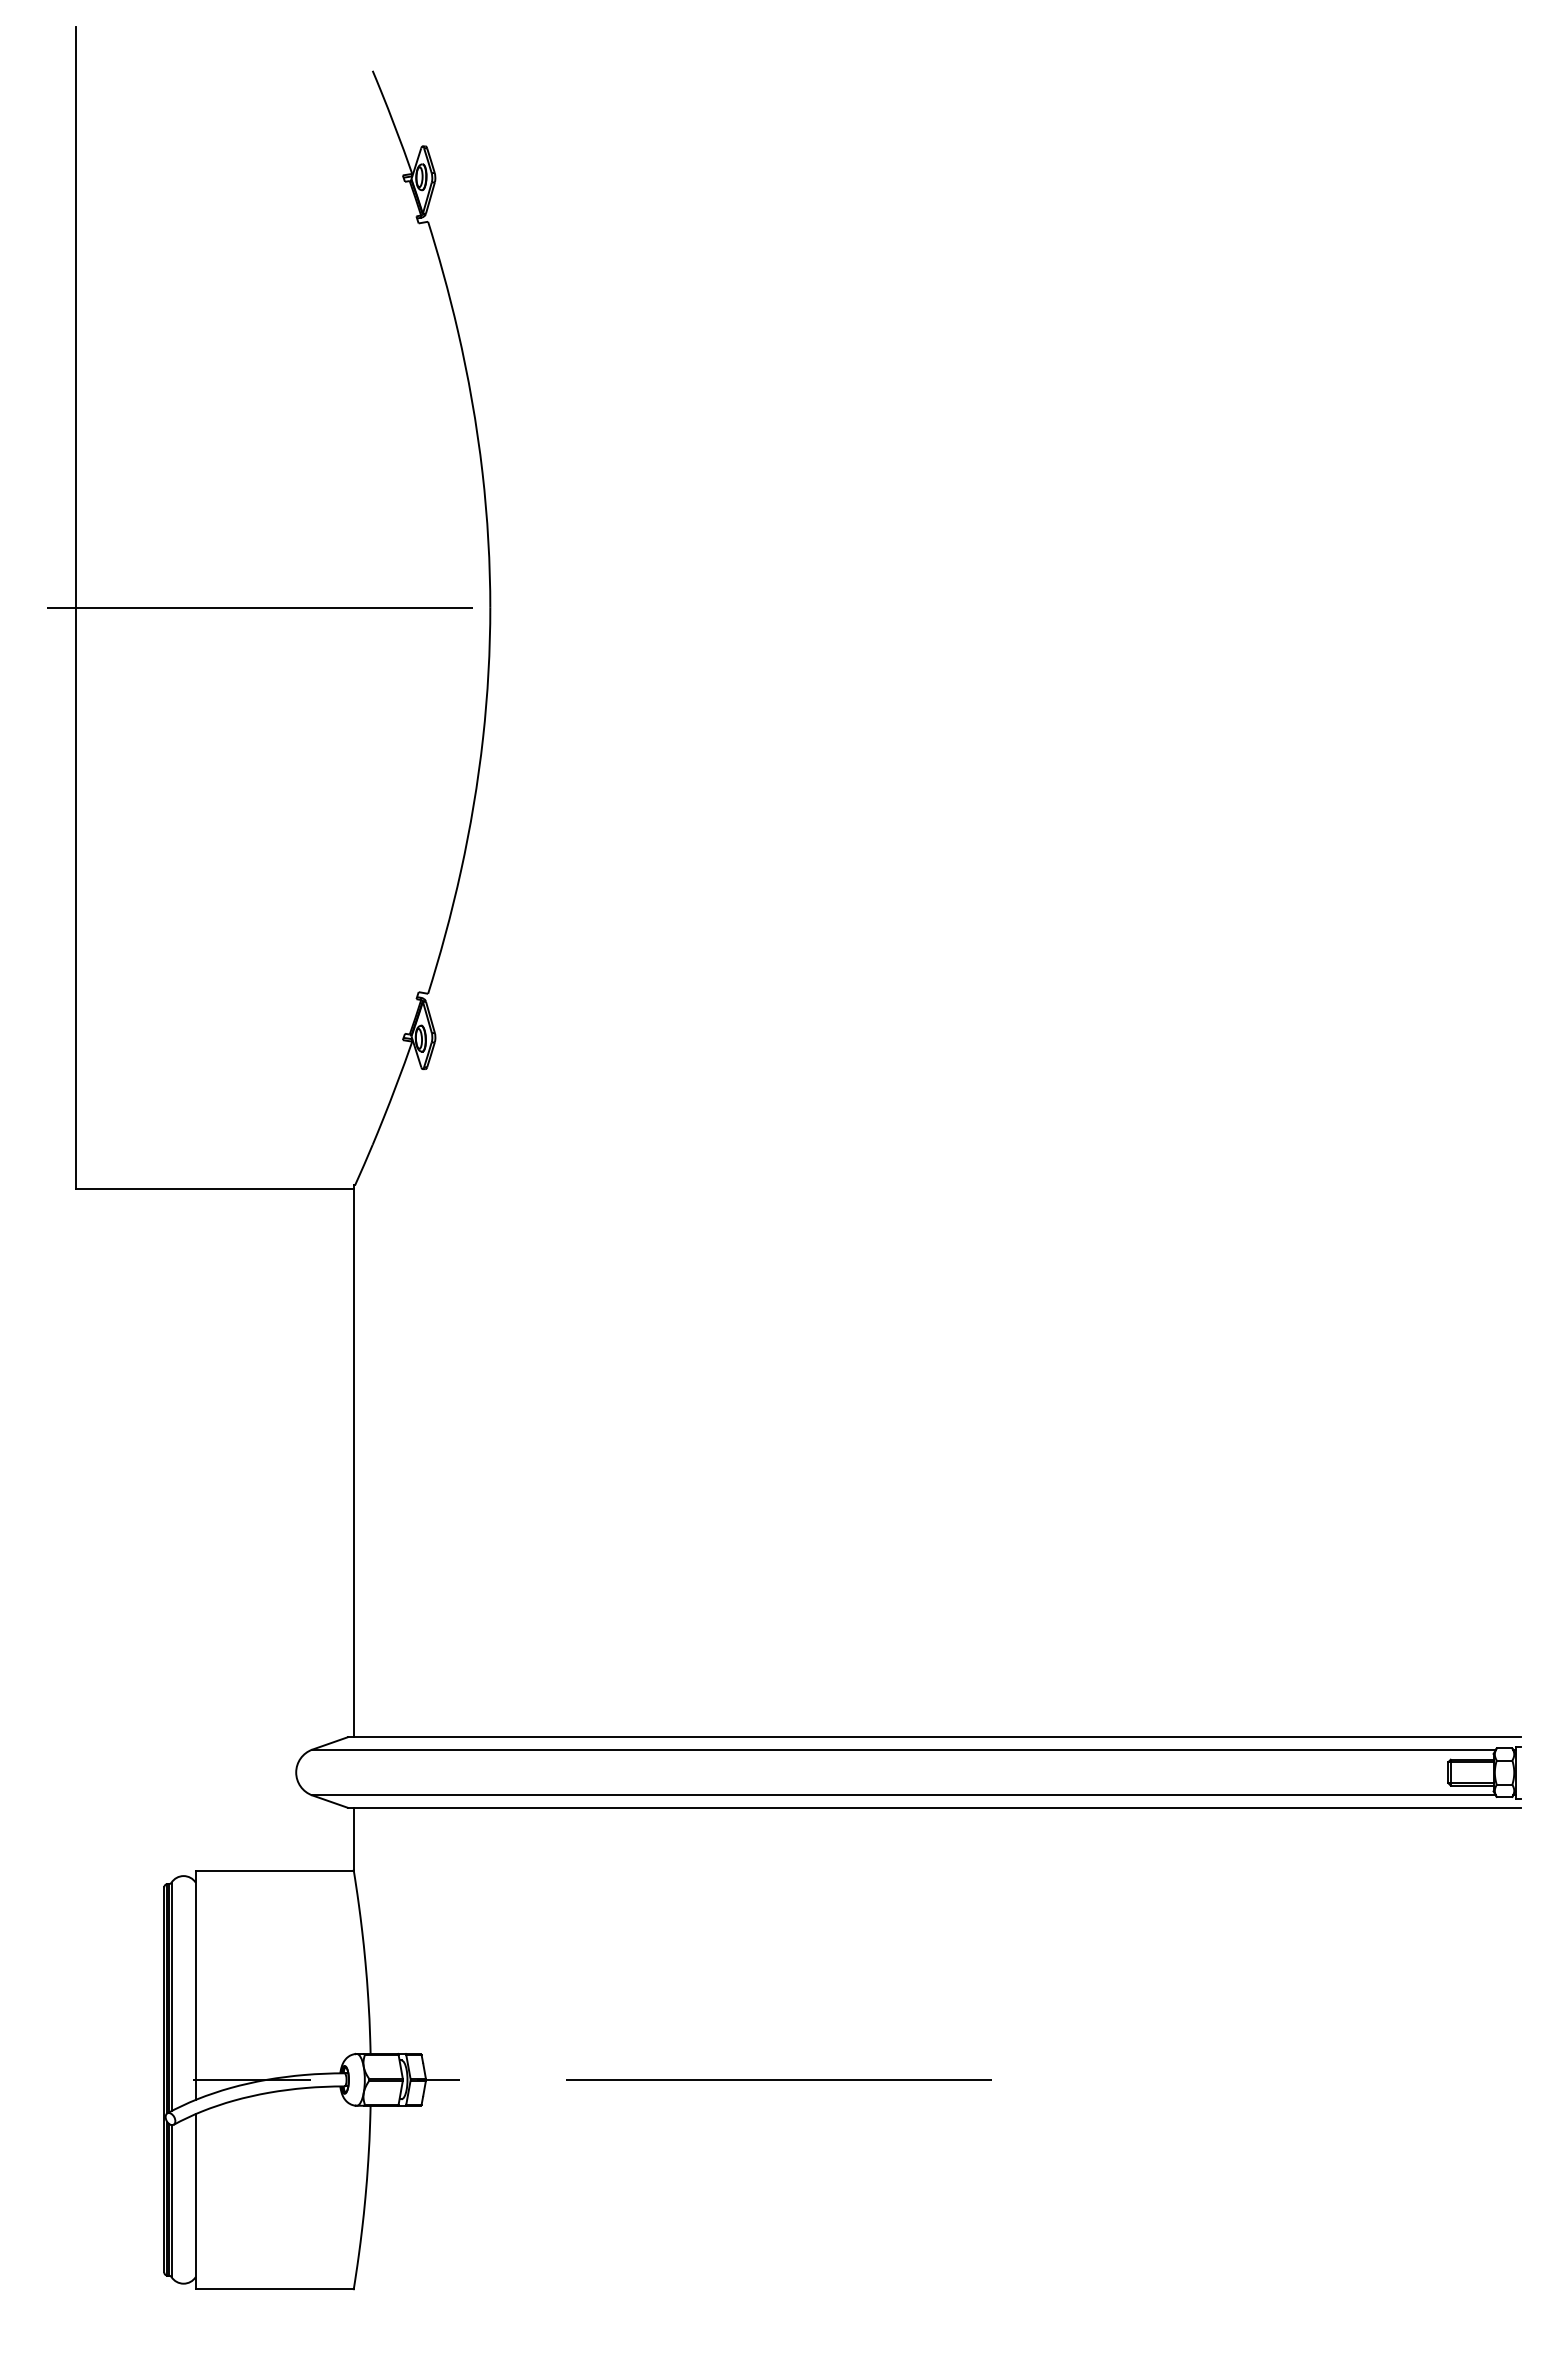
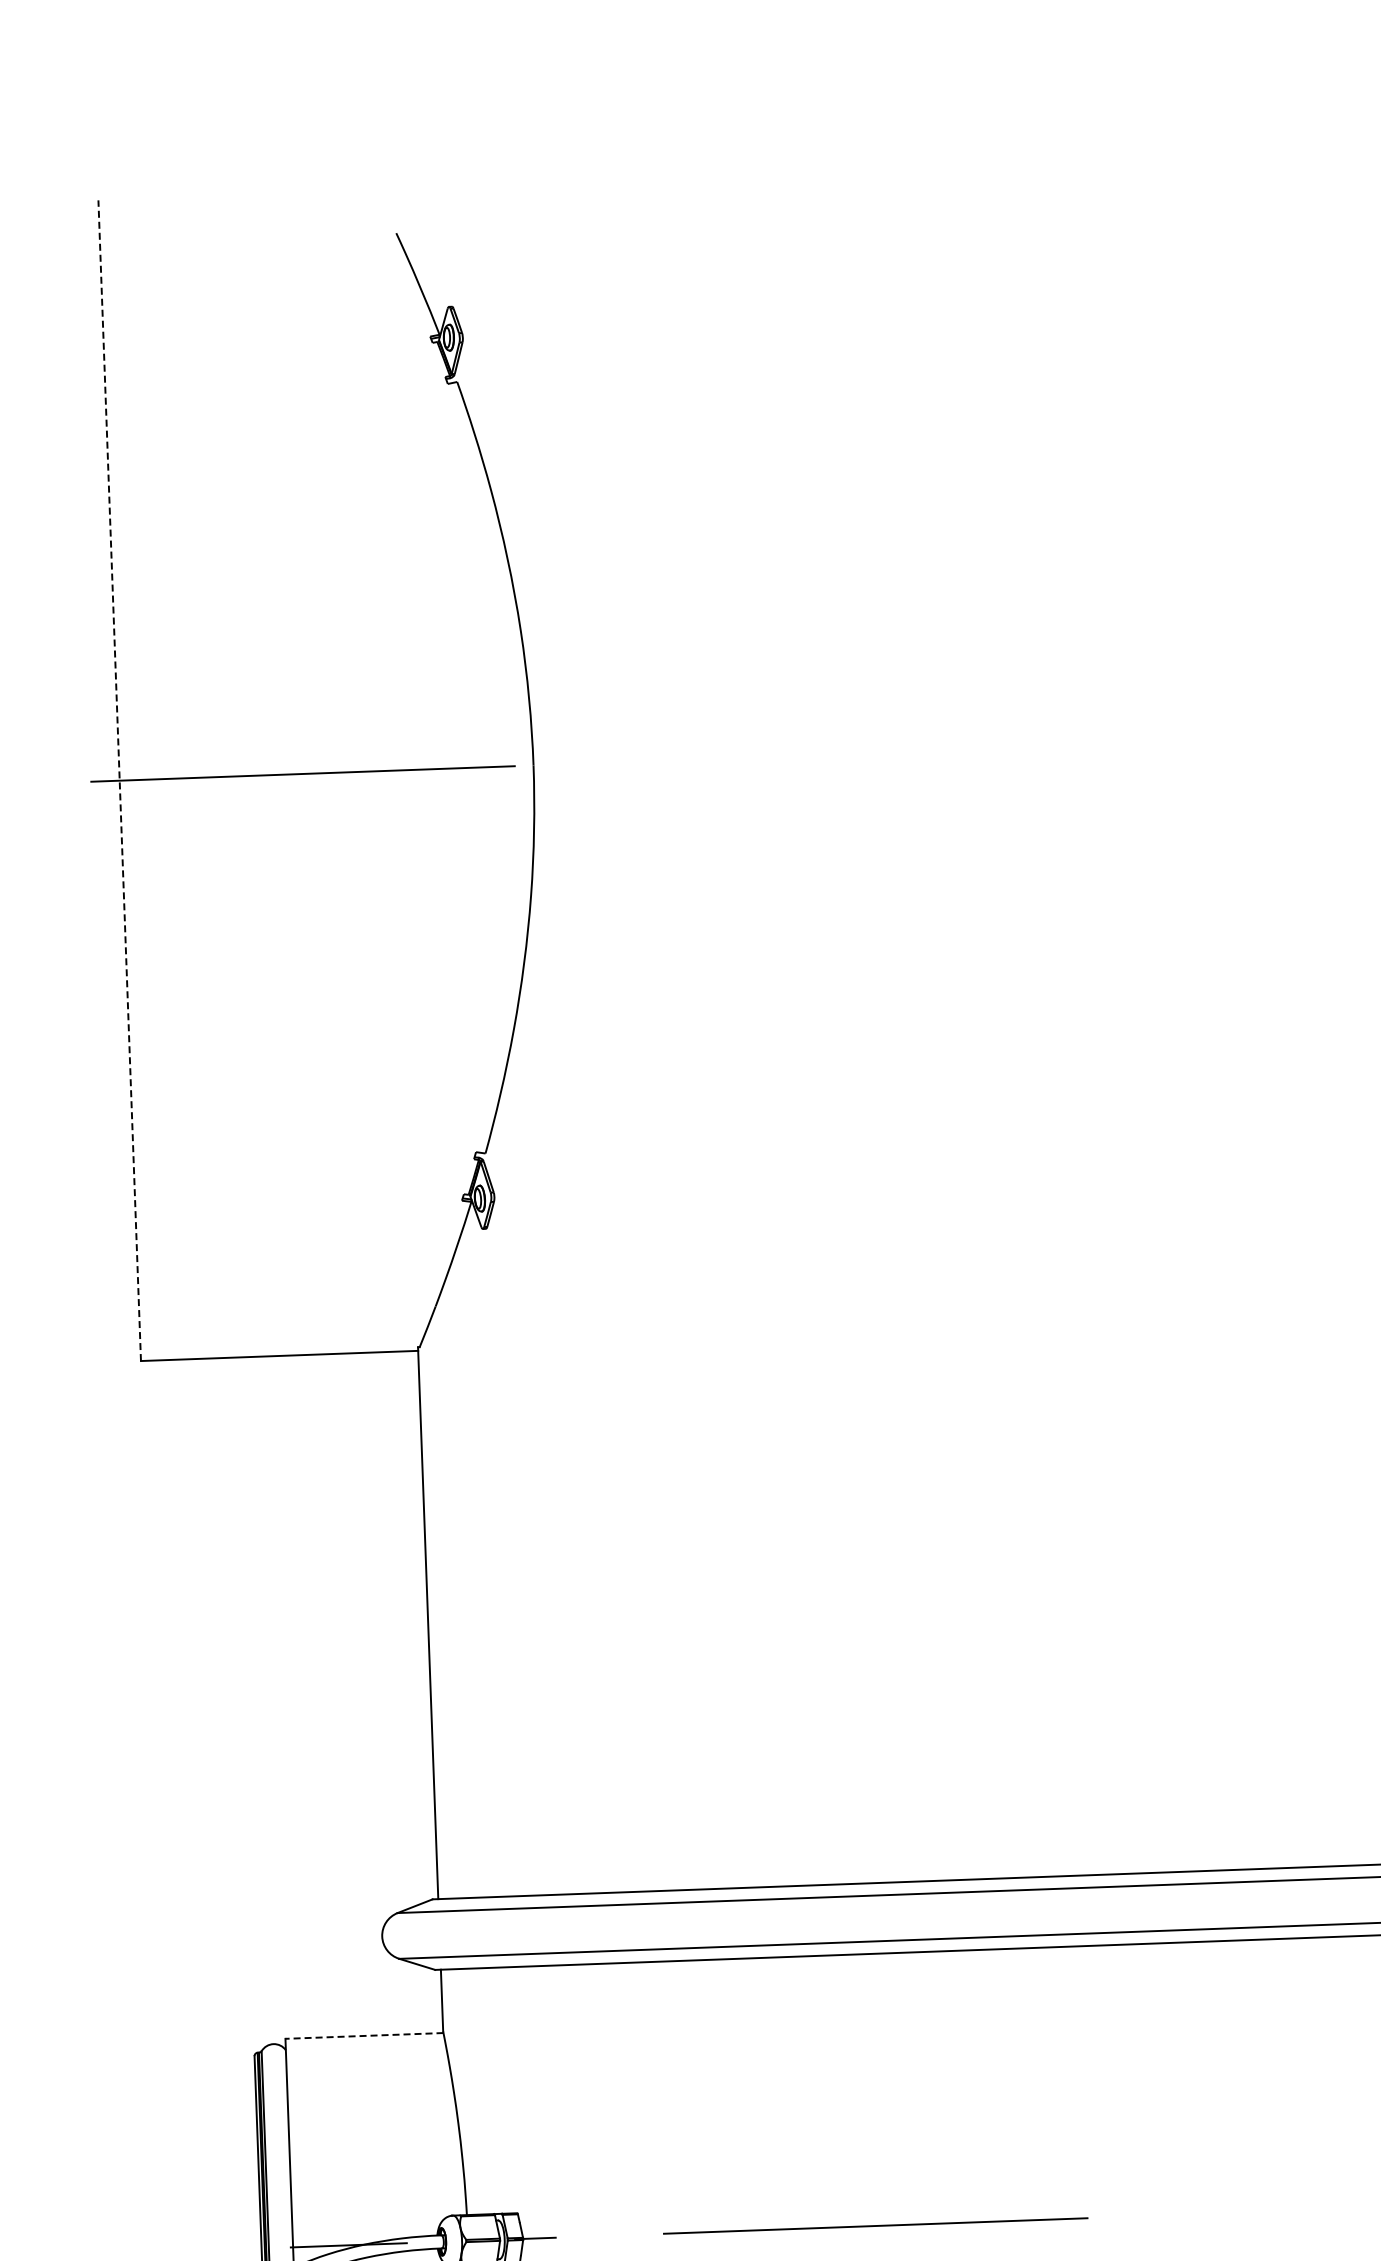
line: (76, 607) -> (119, 780), solid -> dashed
line: (274, 1871) -> (364, 2036), solid -> dashed

